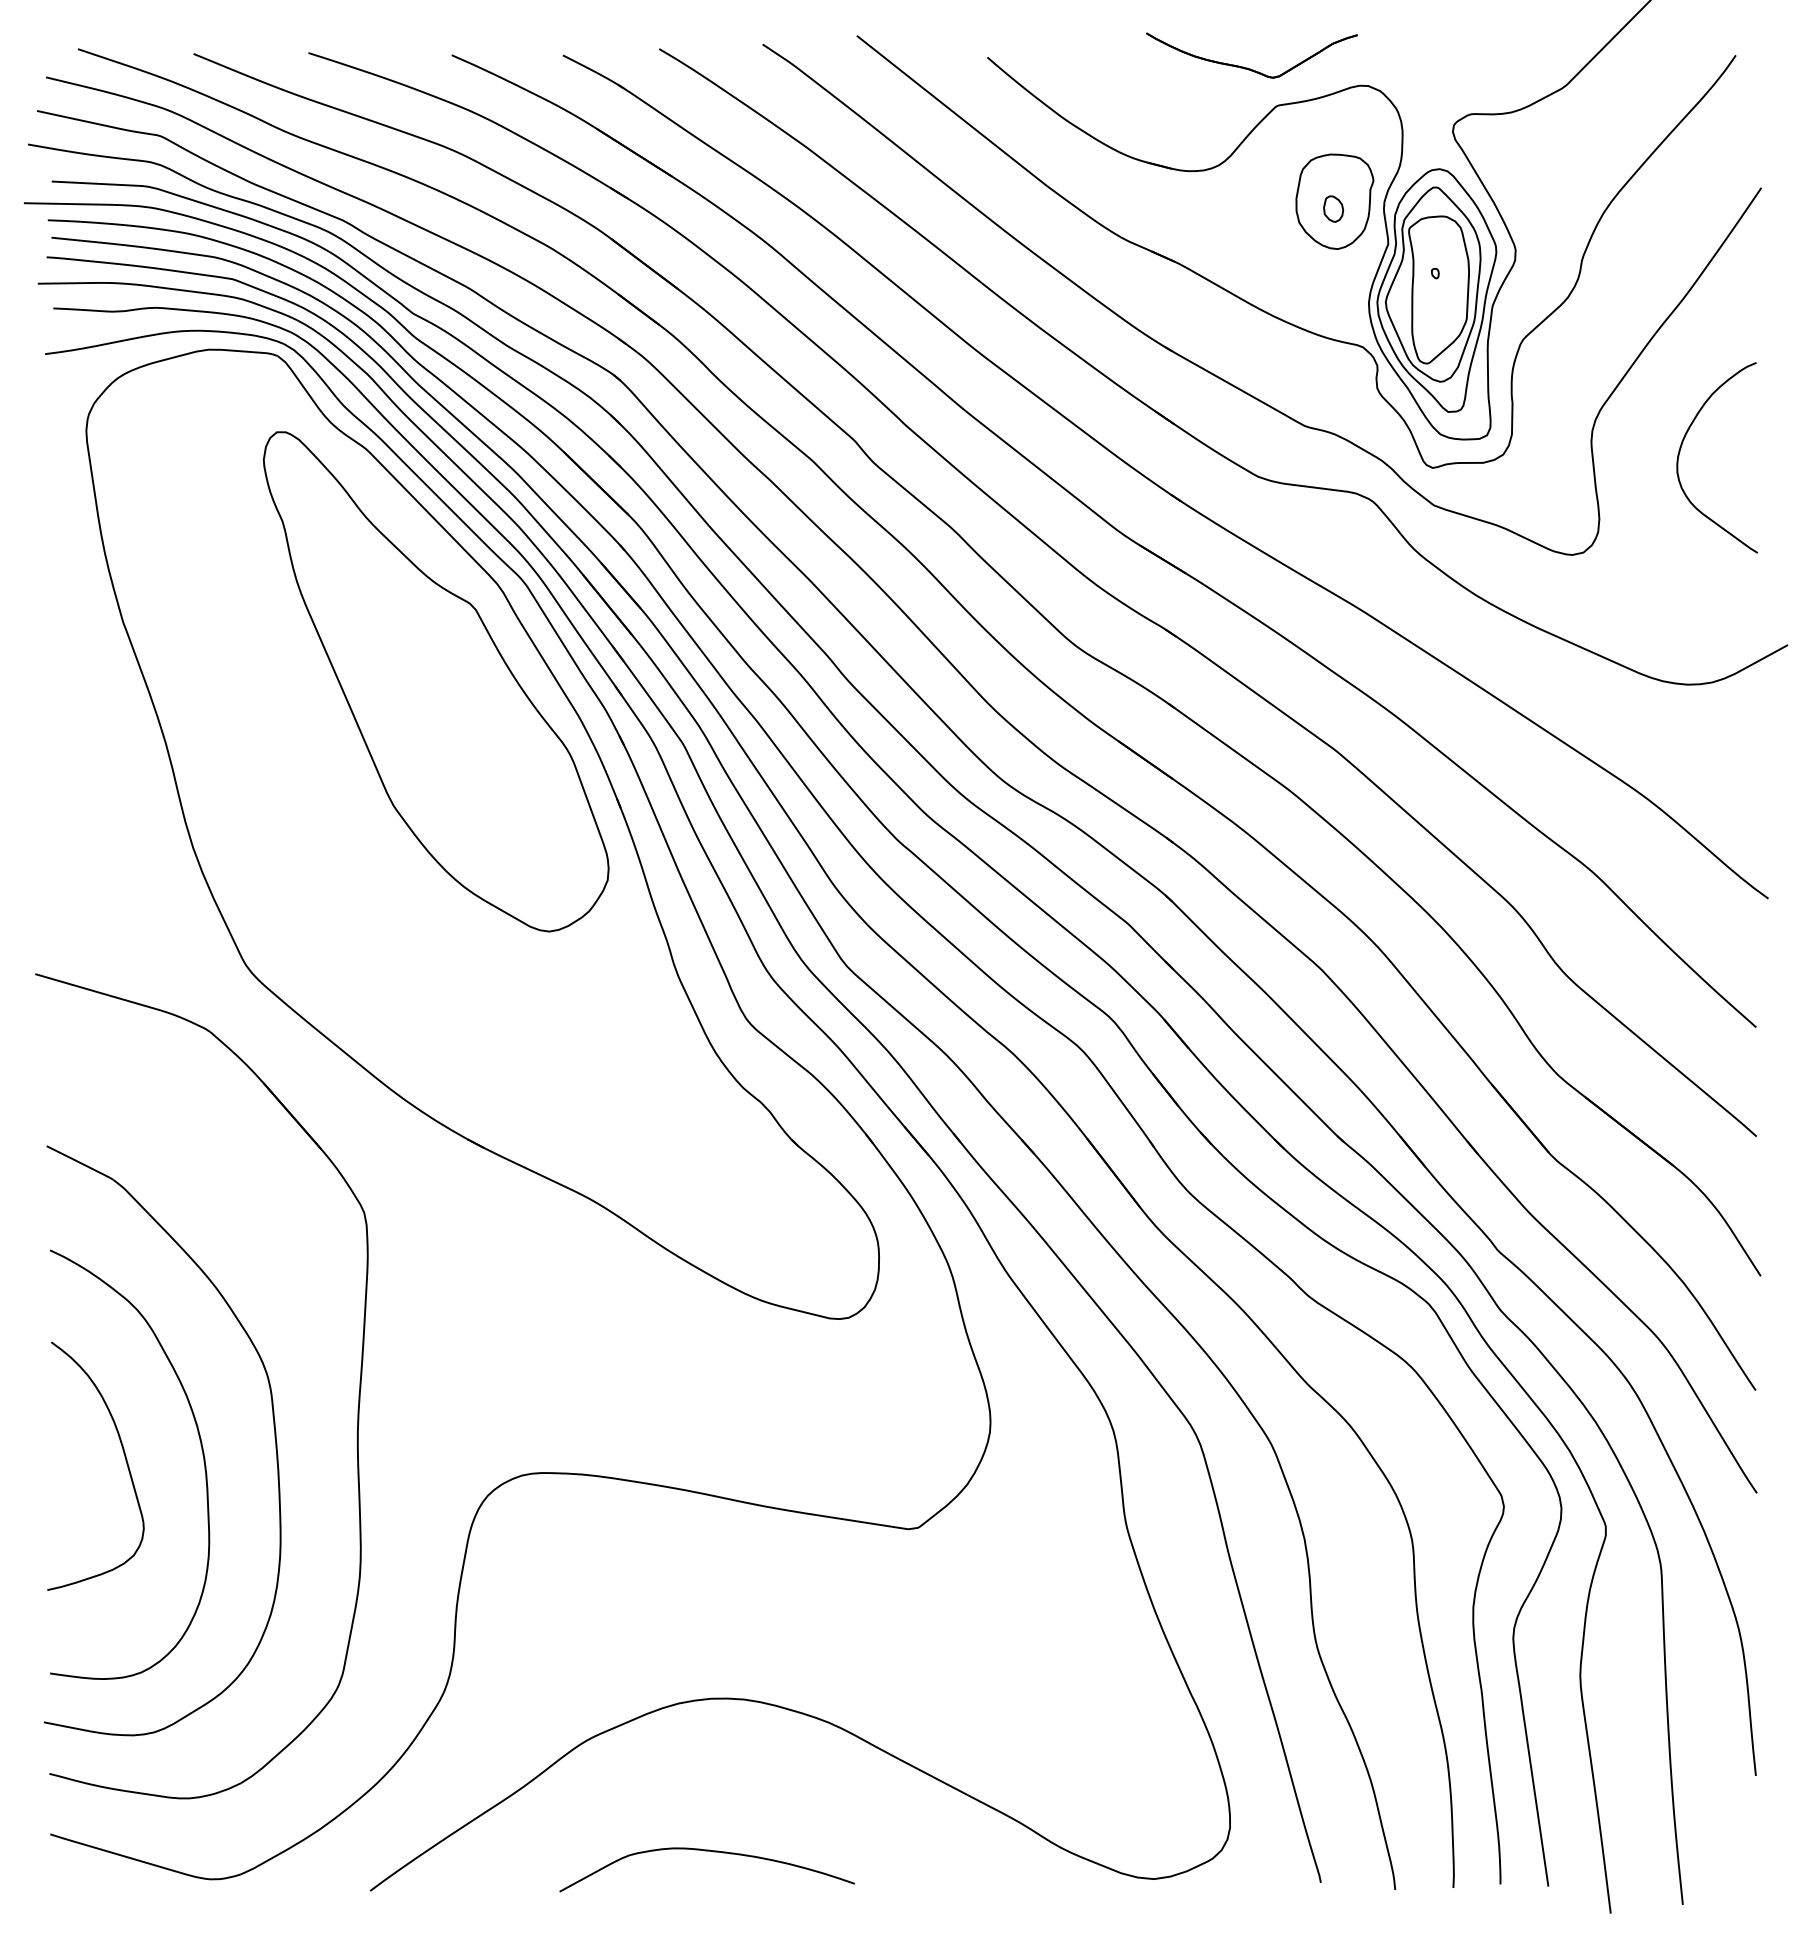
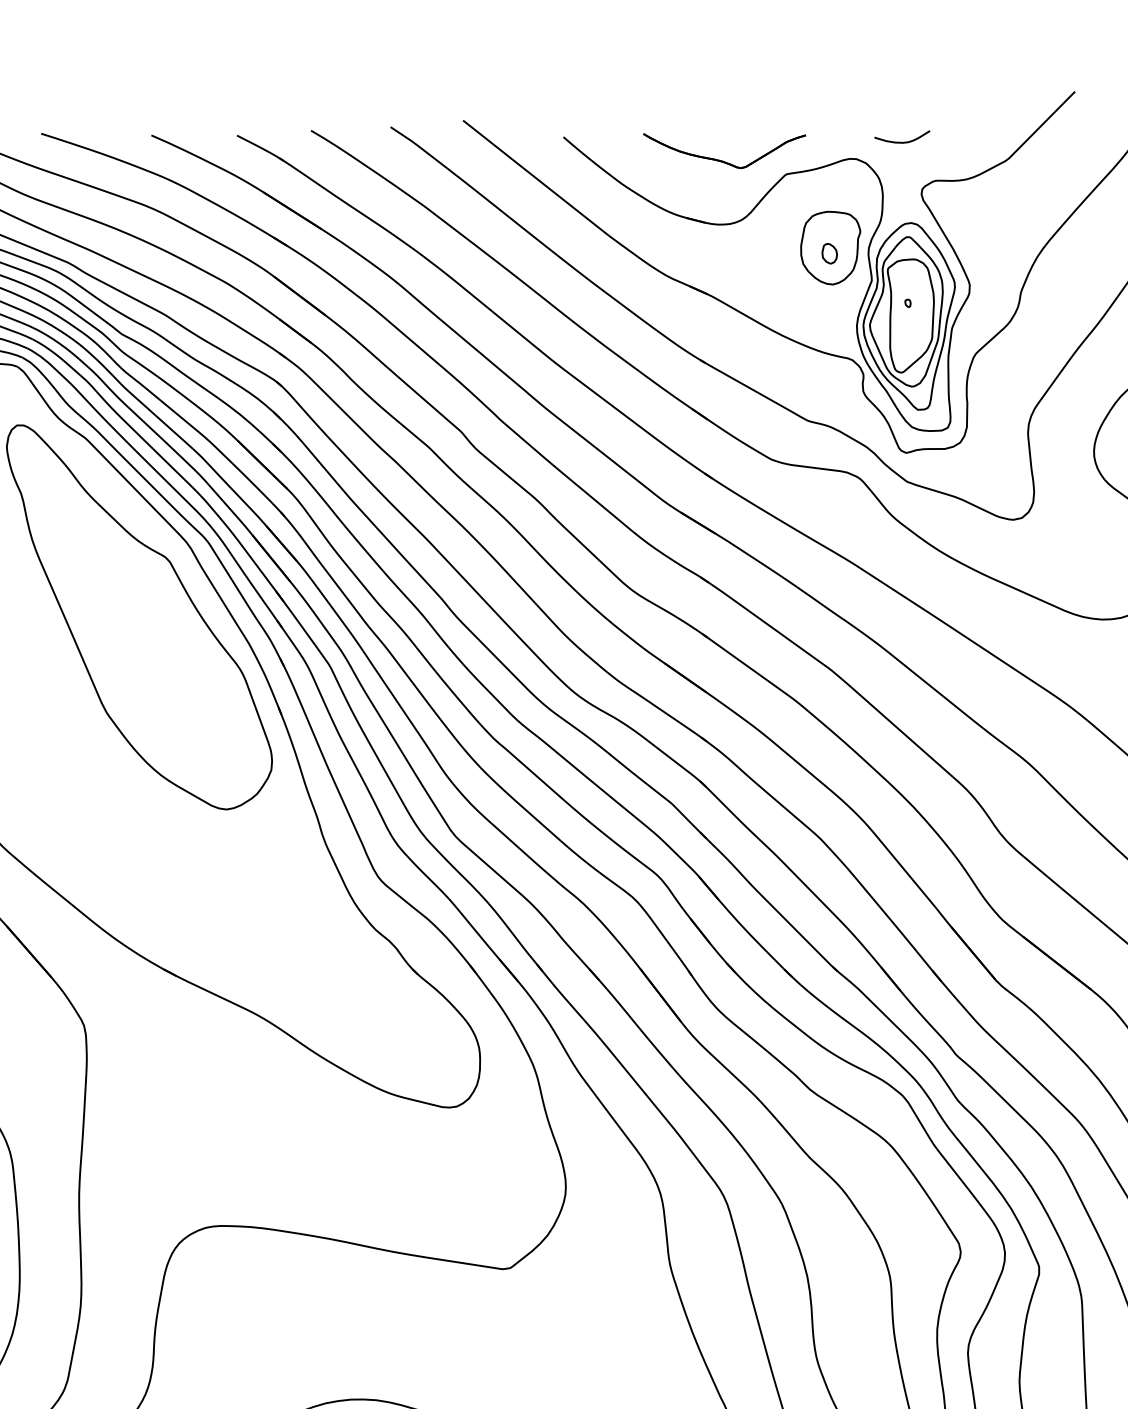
curve: (1426, 63) -> (901, 141), added
part: (1247, 67) -> (721, 160), moved

